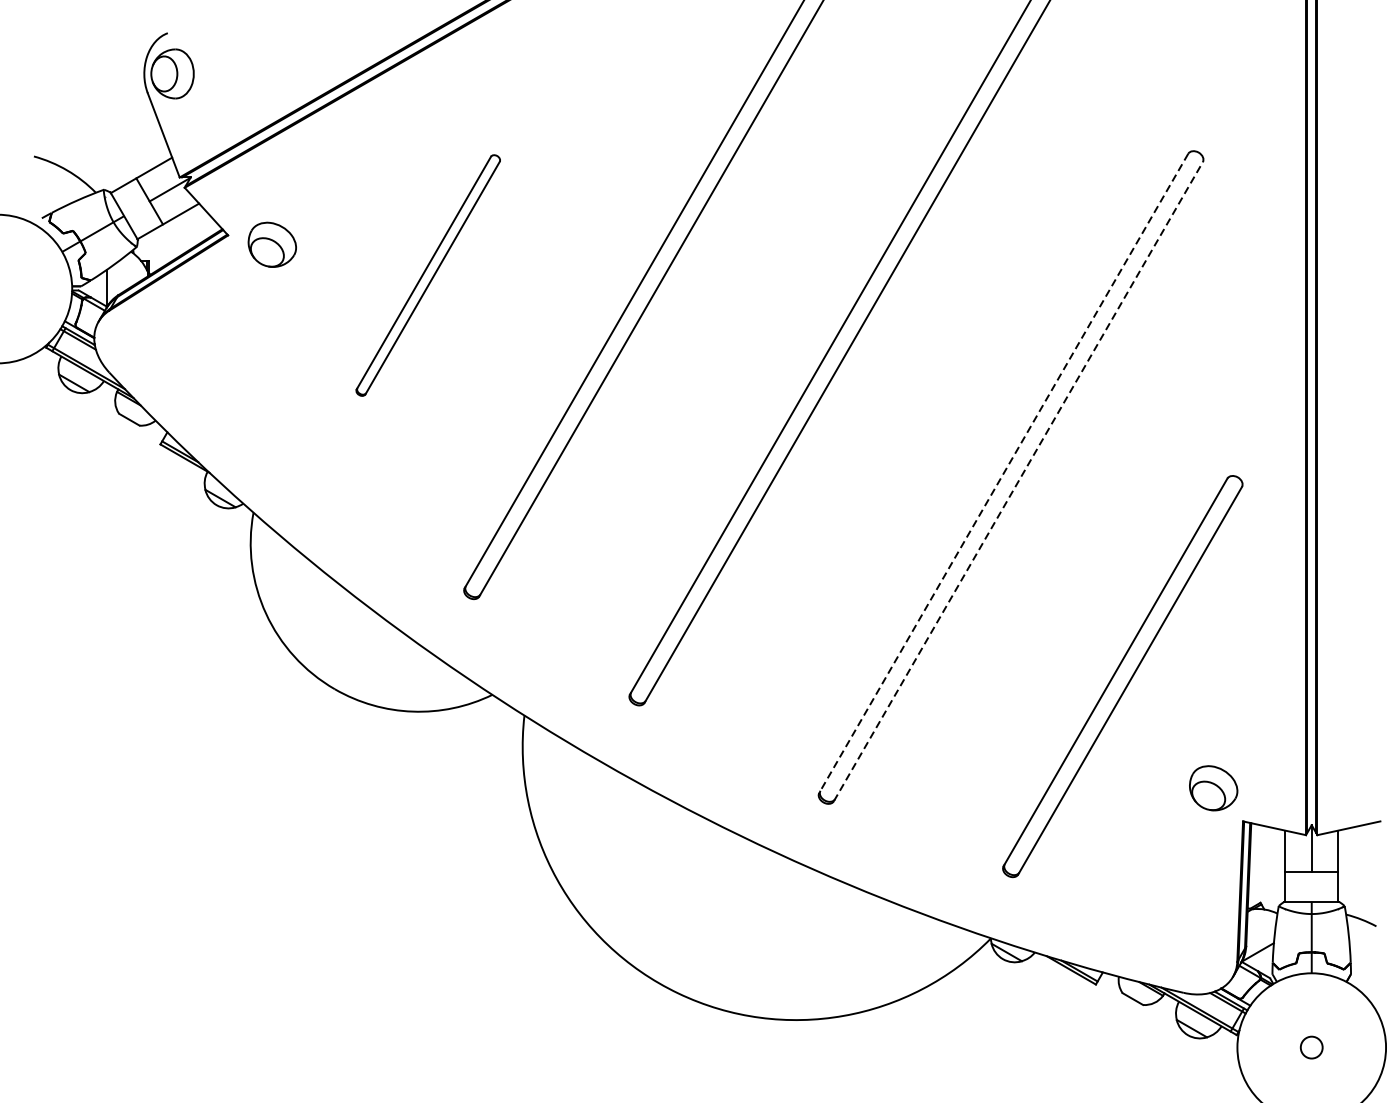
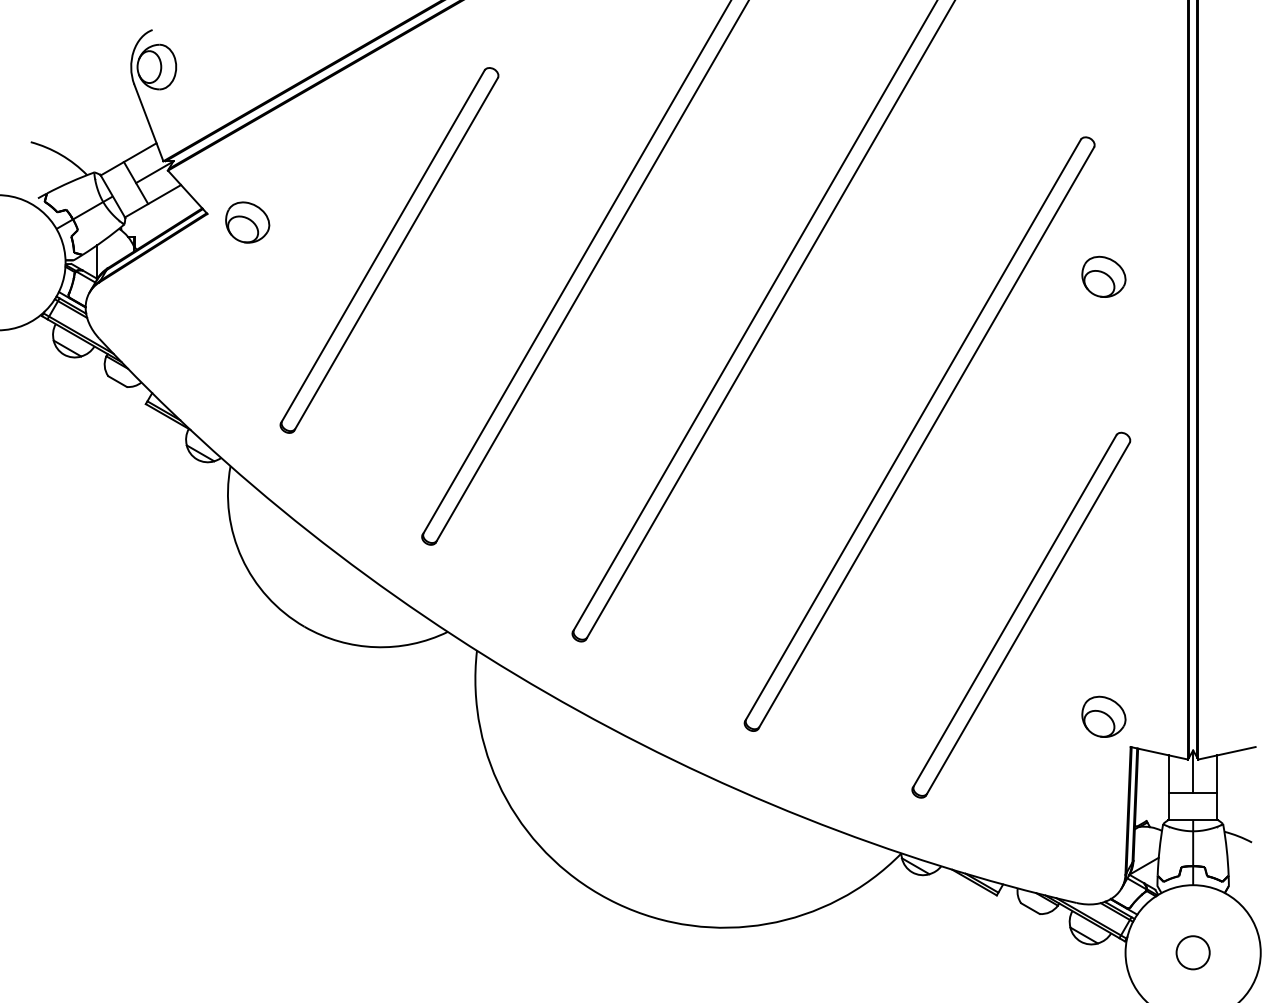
part: (428, 275) -> (389, 250), size x1.67
part: (1213, 304) -> (1103, 276), added
line: (1004, 473) -> (913, 430), dashed -> solid
line: (1018, 482) -> (926, 438), dashed -> solid
circle: (1311, 1047) -> (1192, 952), size x1.67

